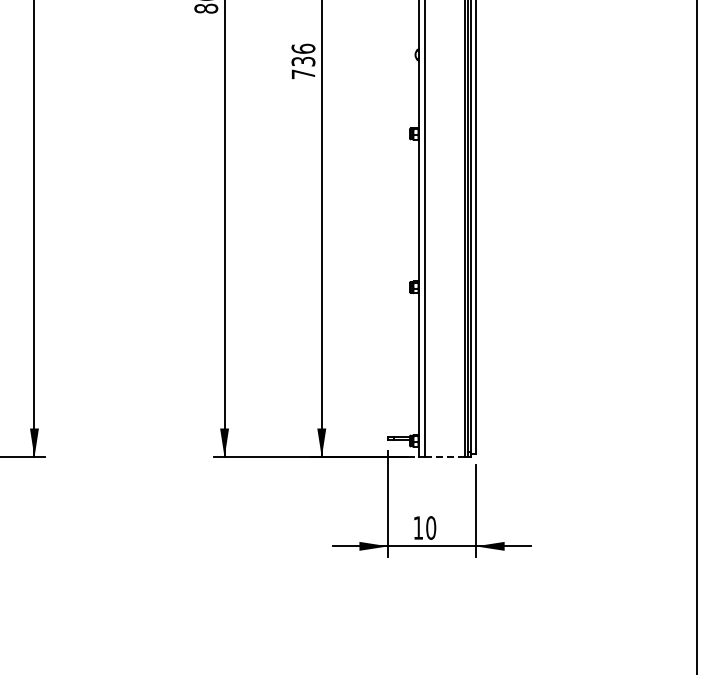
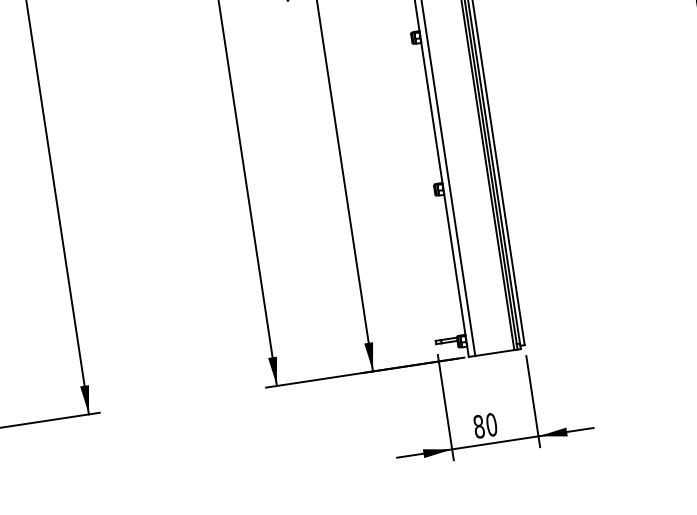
line: (444, 457) -> (494, 353), dashed -> solid
text: (418, 527) -> (479, 426), 10 -> 80

